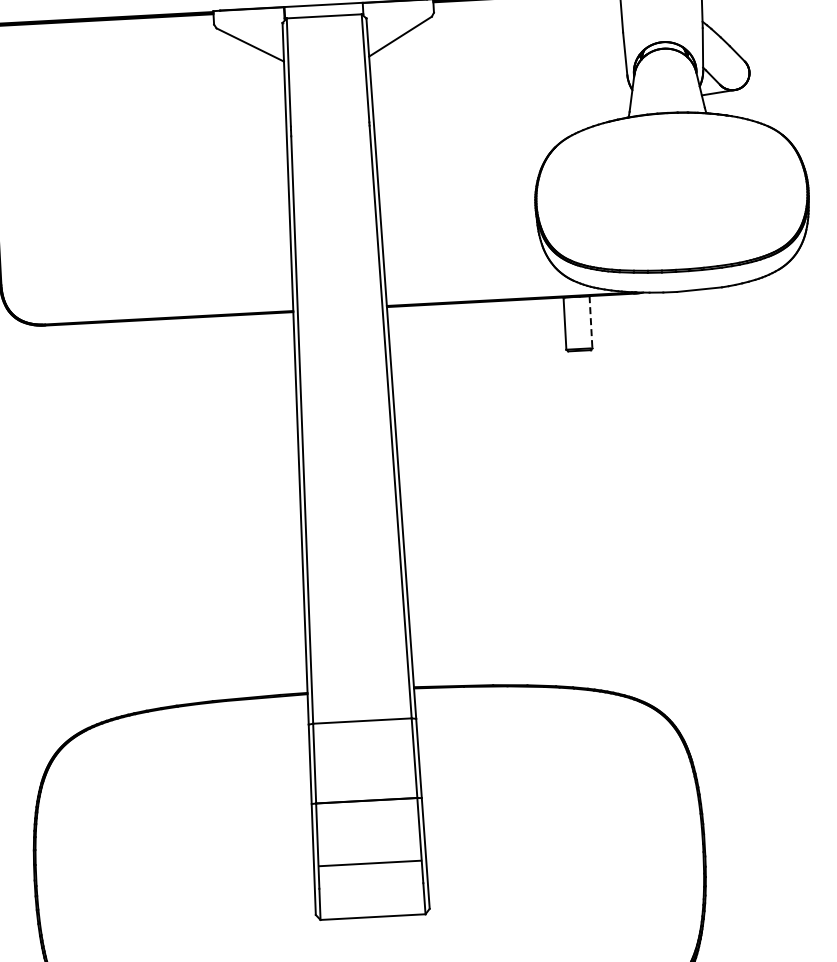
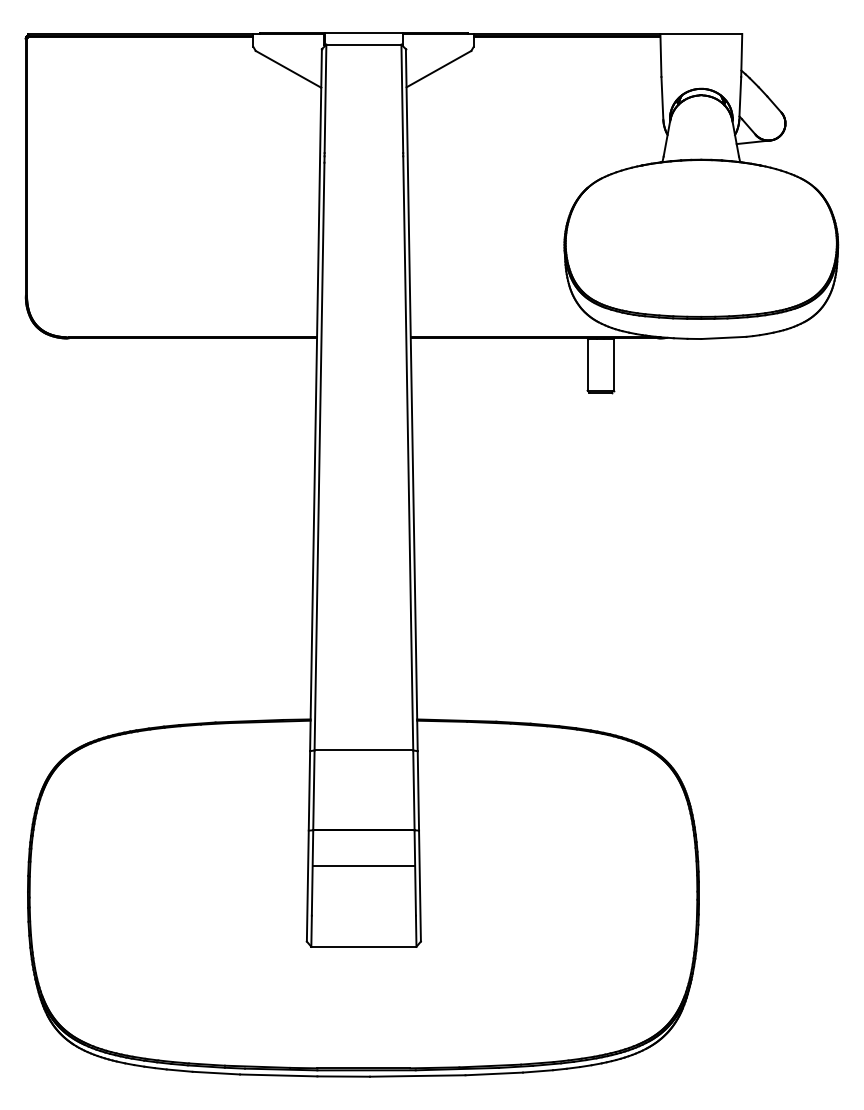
line: (590, 323) -> (613, 365), dashed -> solid
line: (369, 863) -> (363, 866), moved

